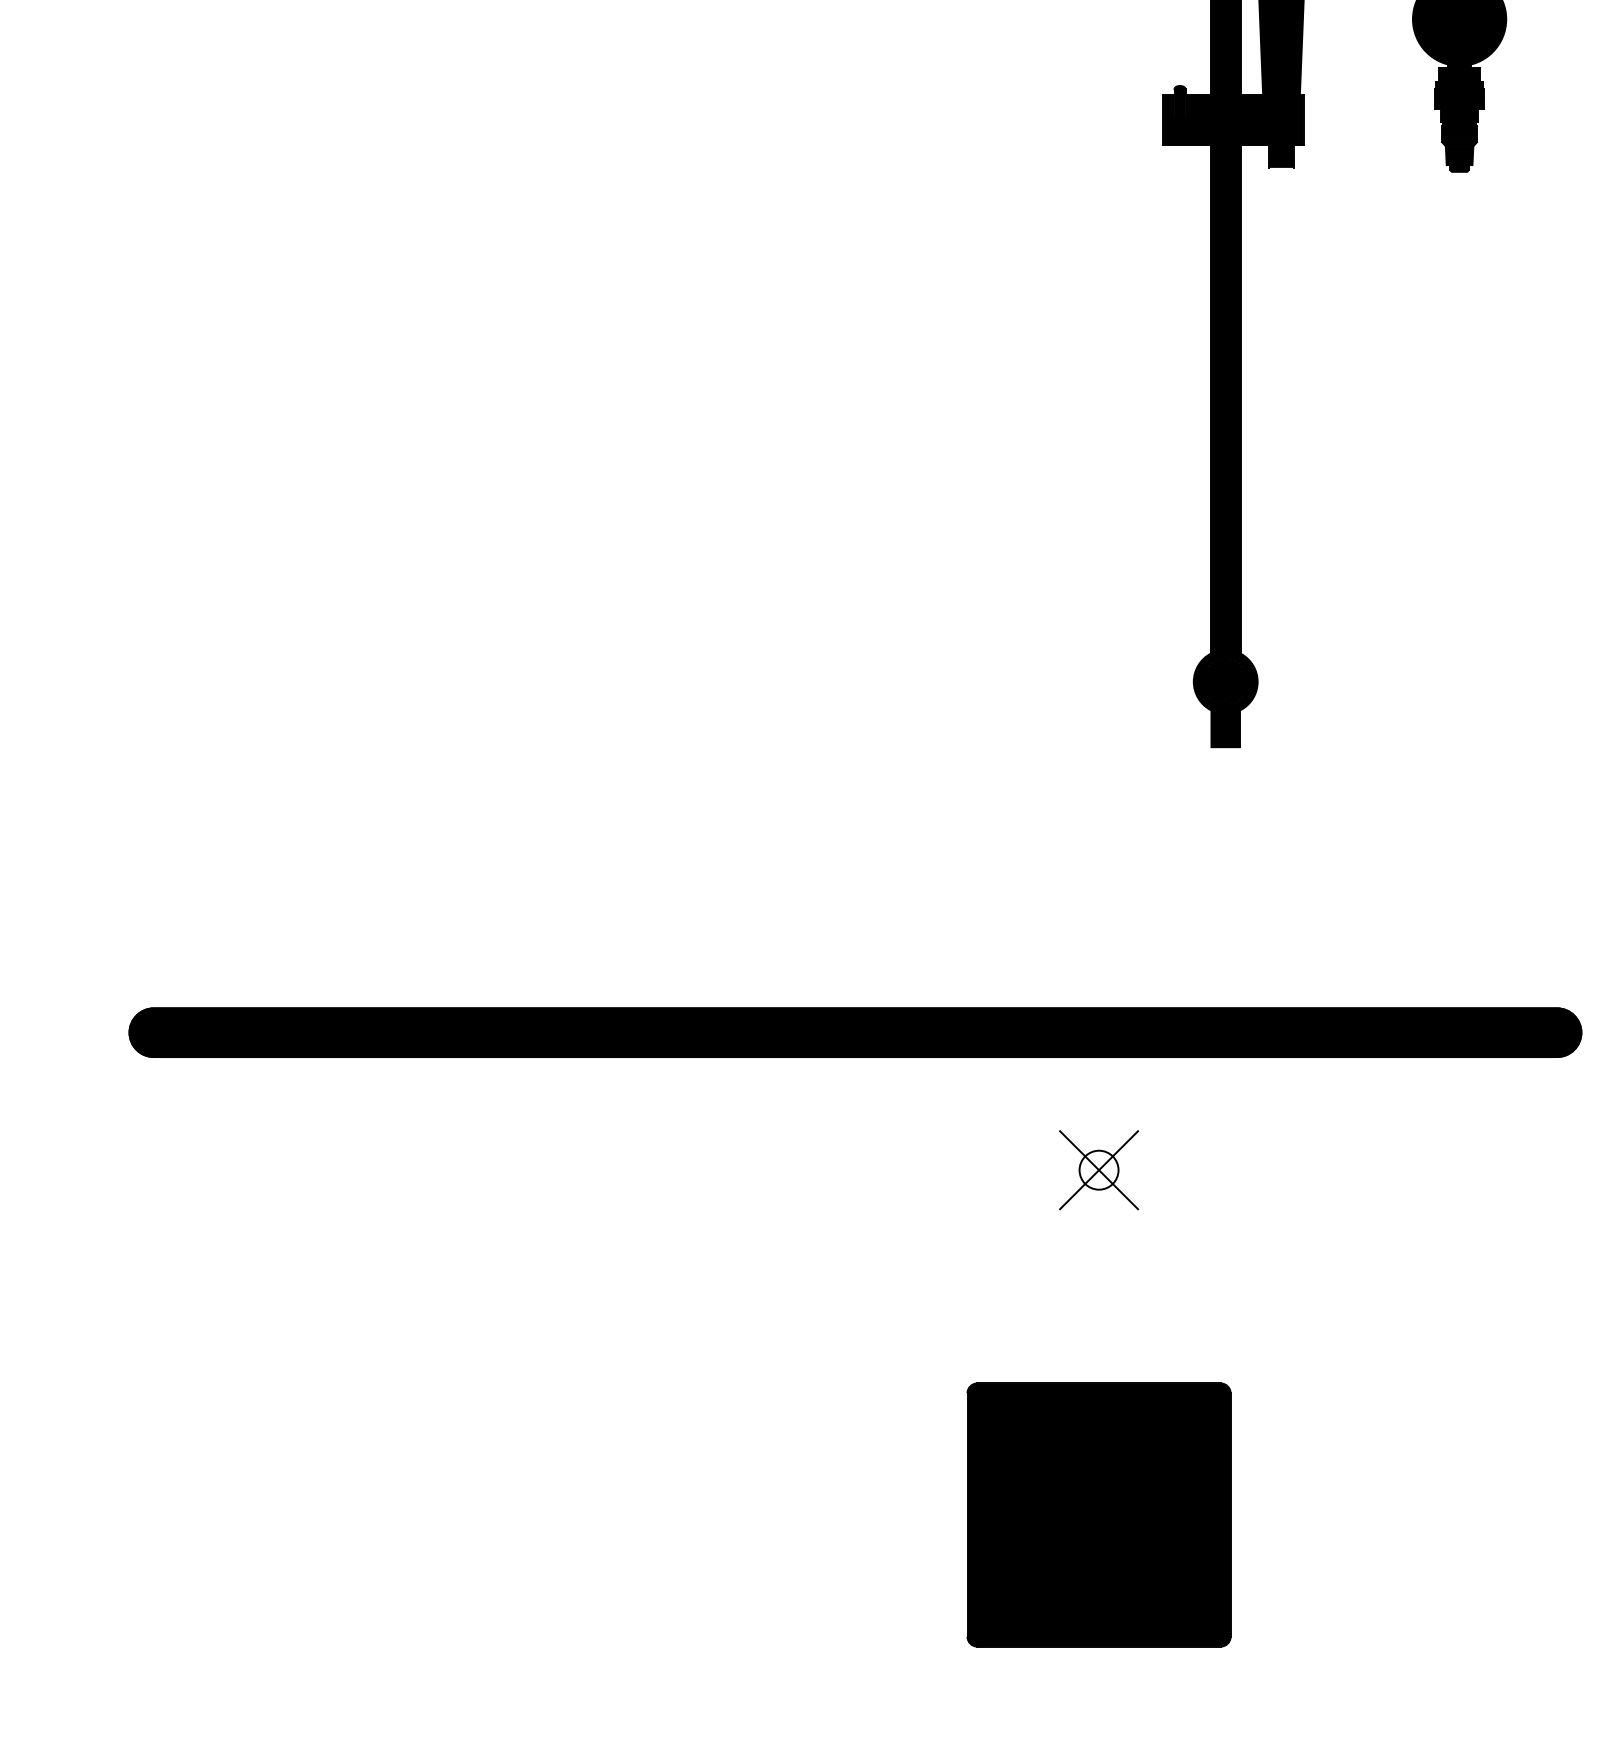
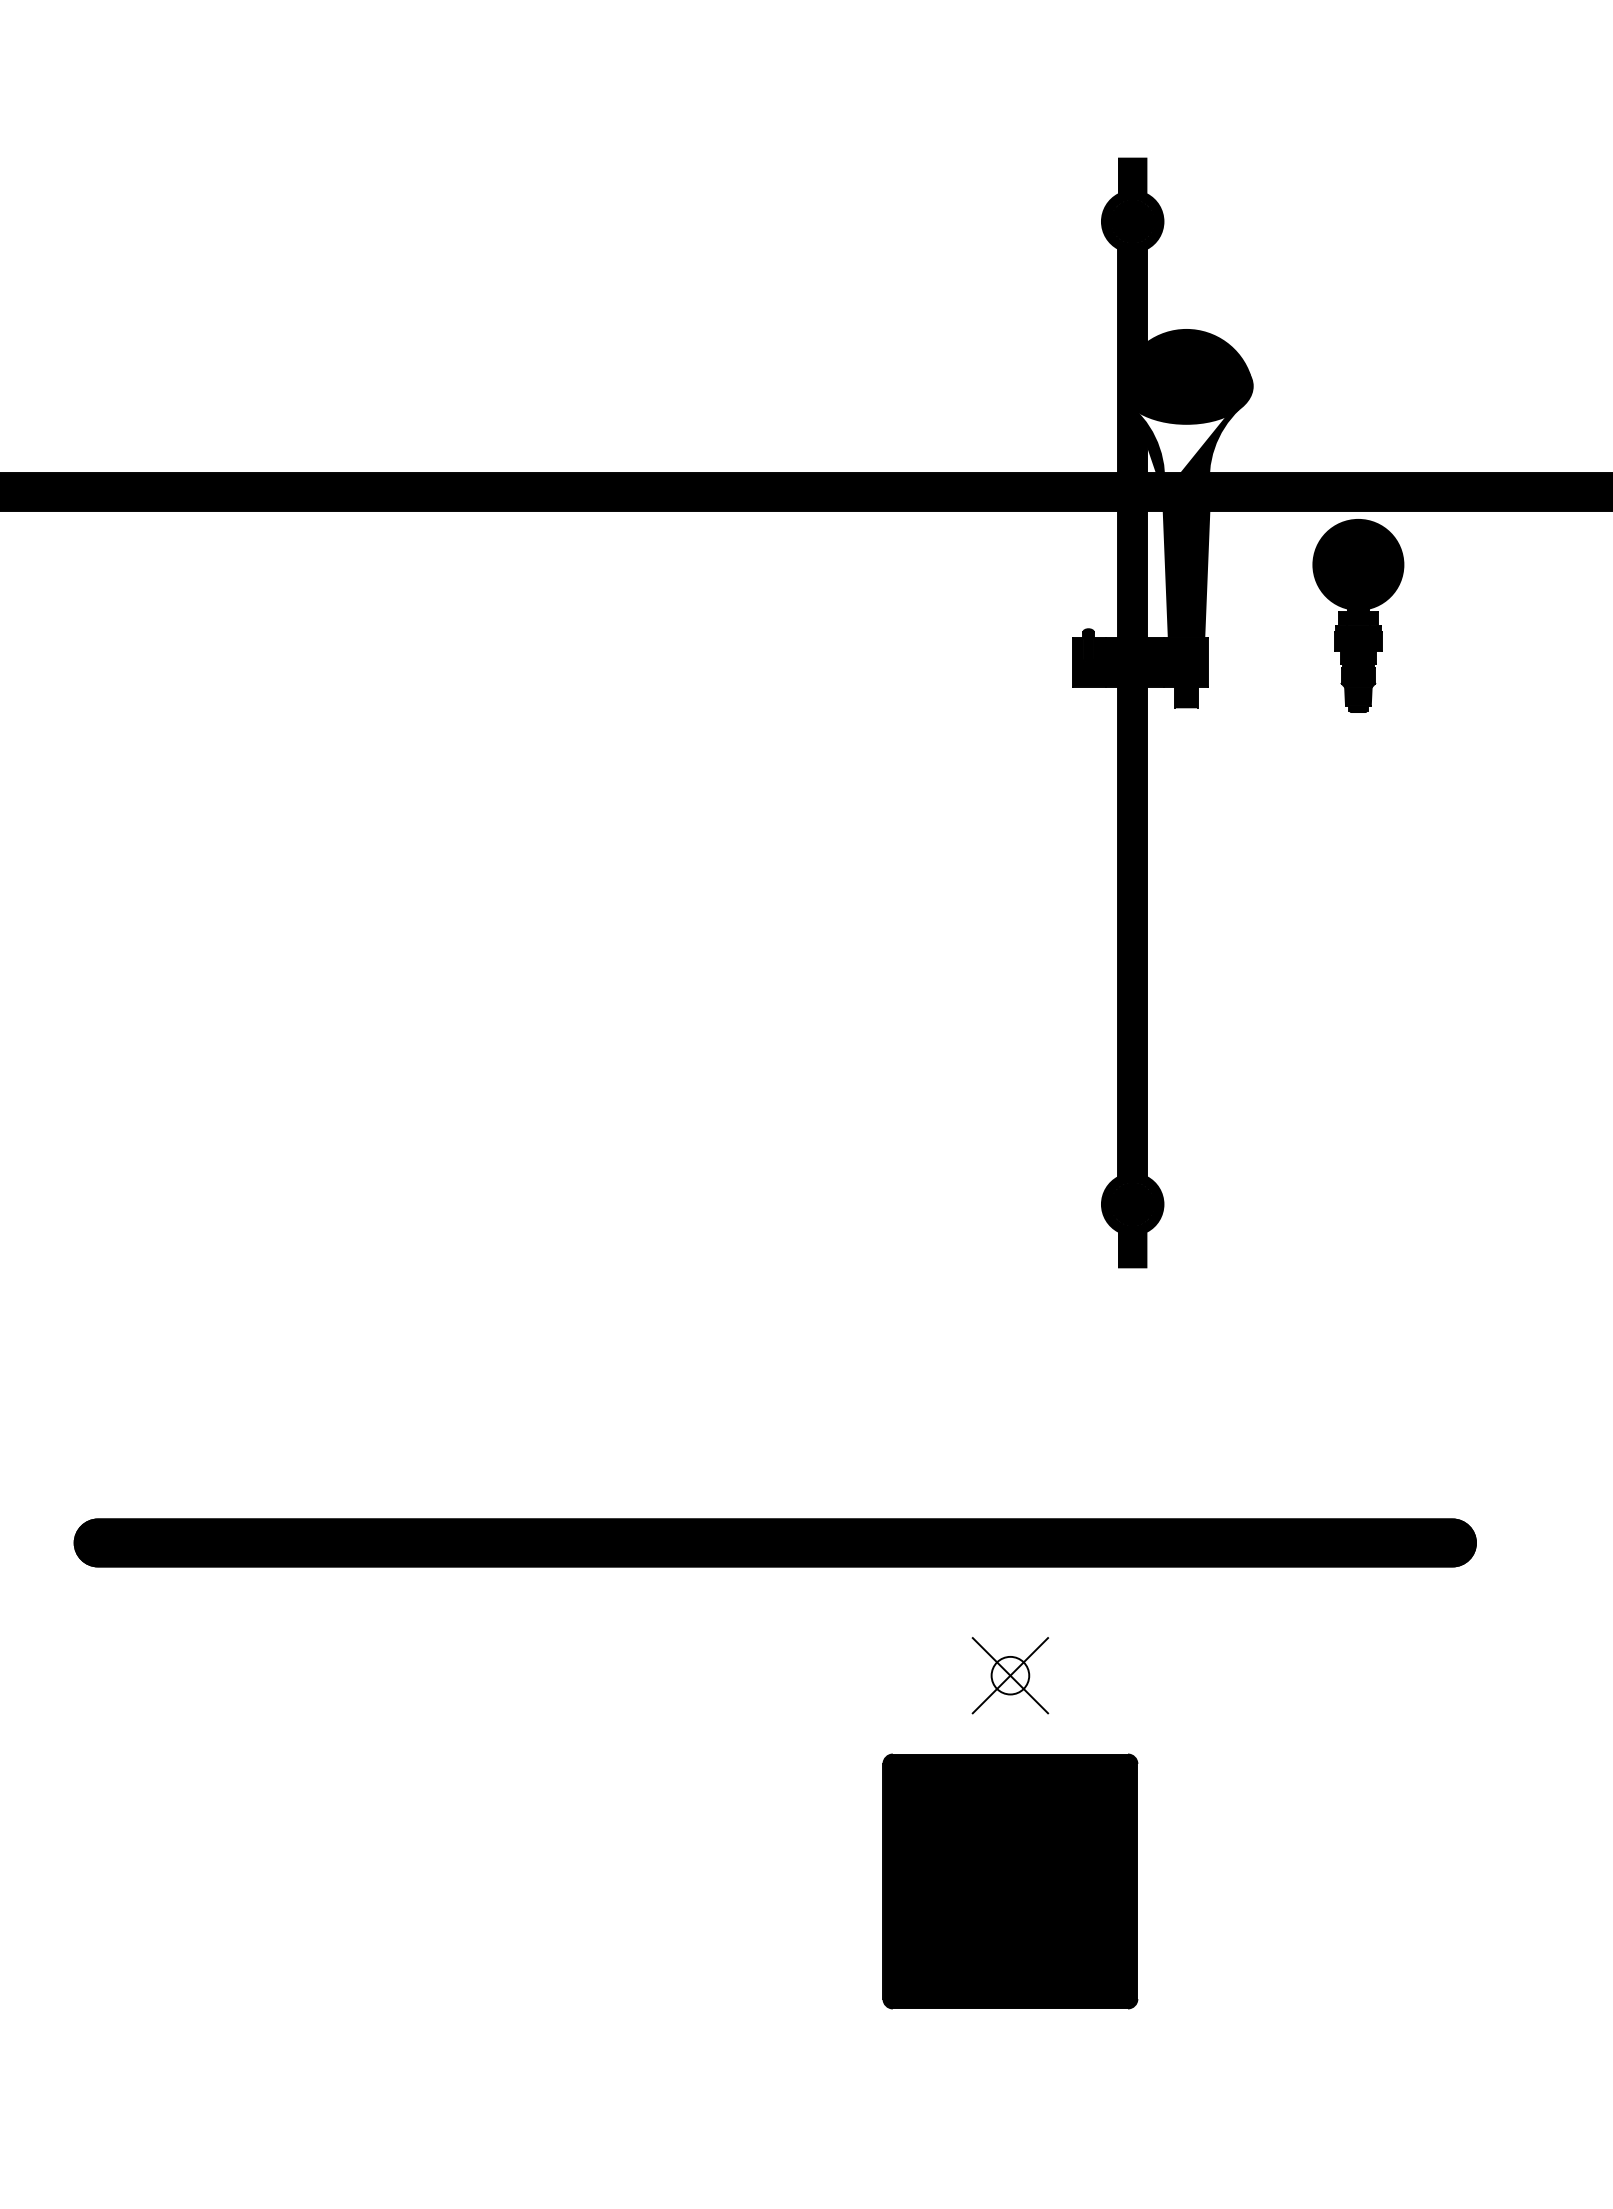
part: (1099, 1515) -> (1010, 1881), moved

